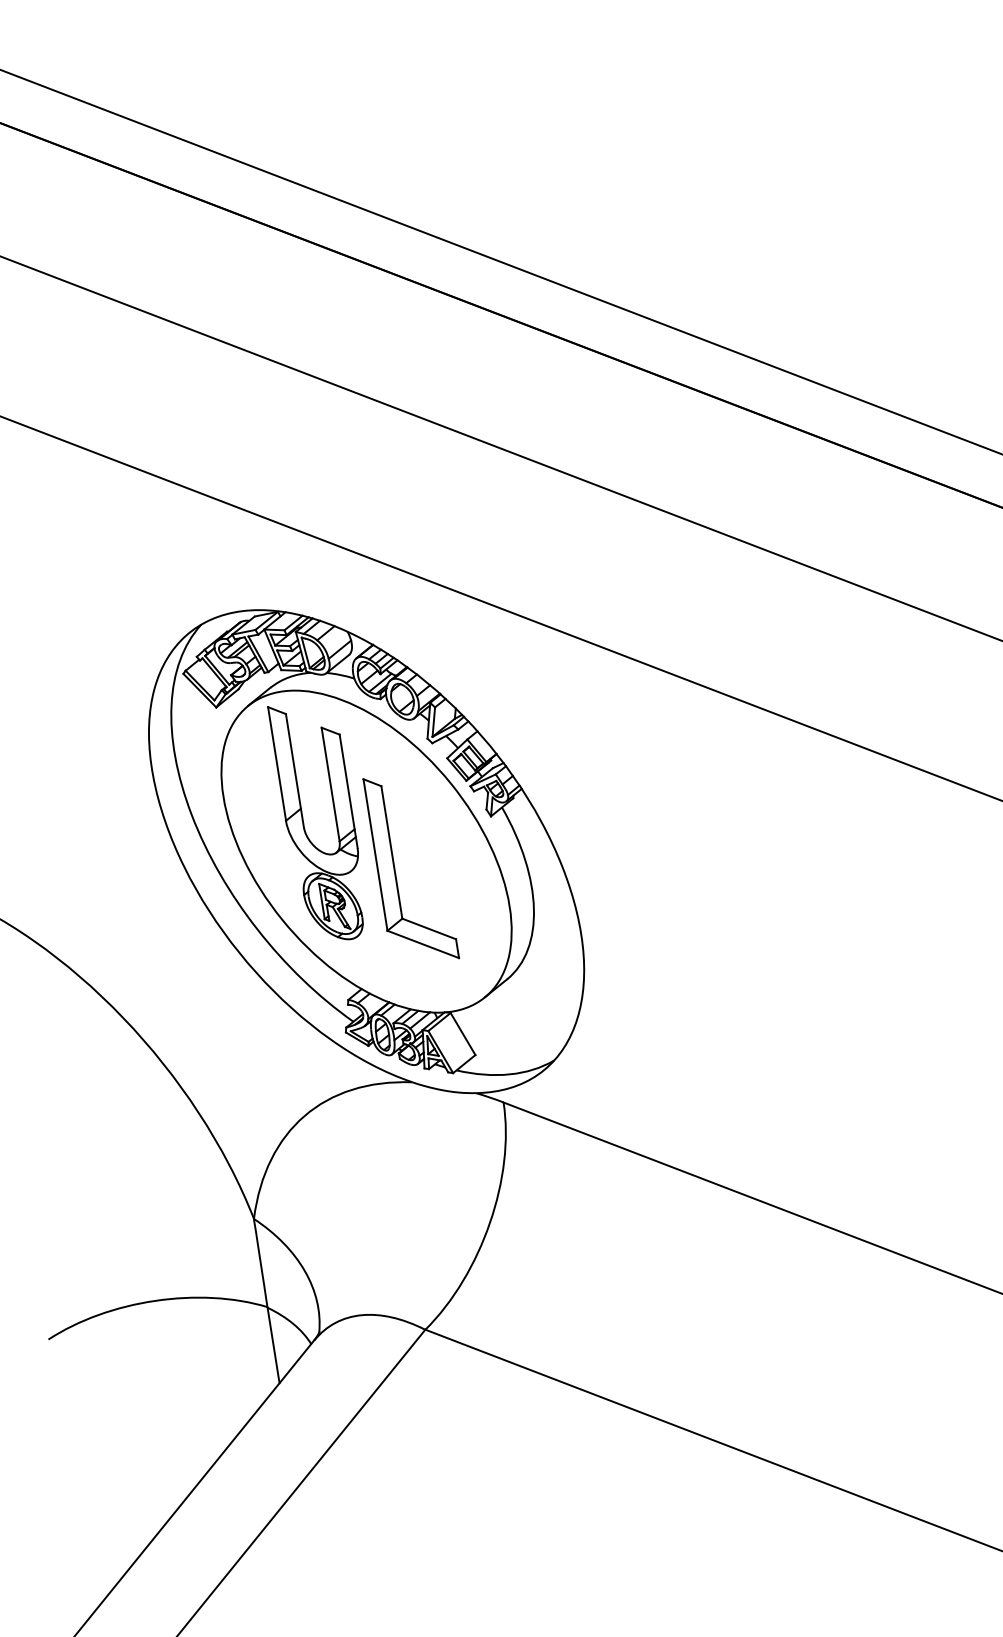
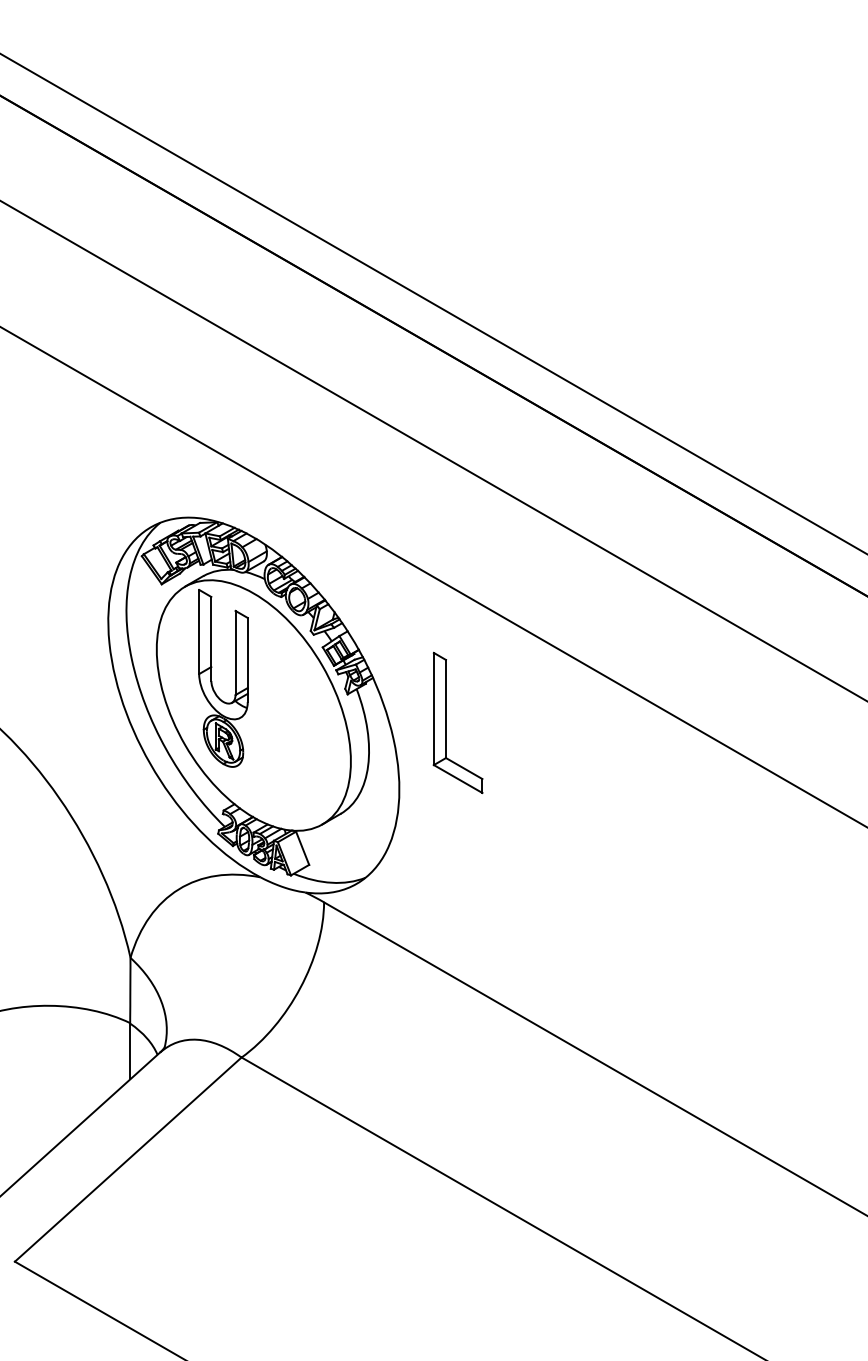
part: (395, 870) -> (446, 722), moved

